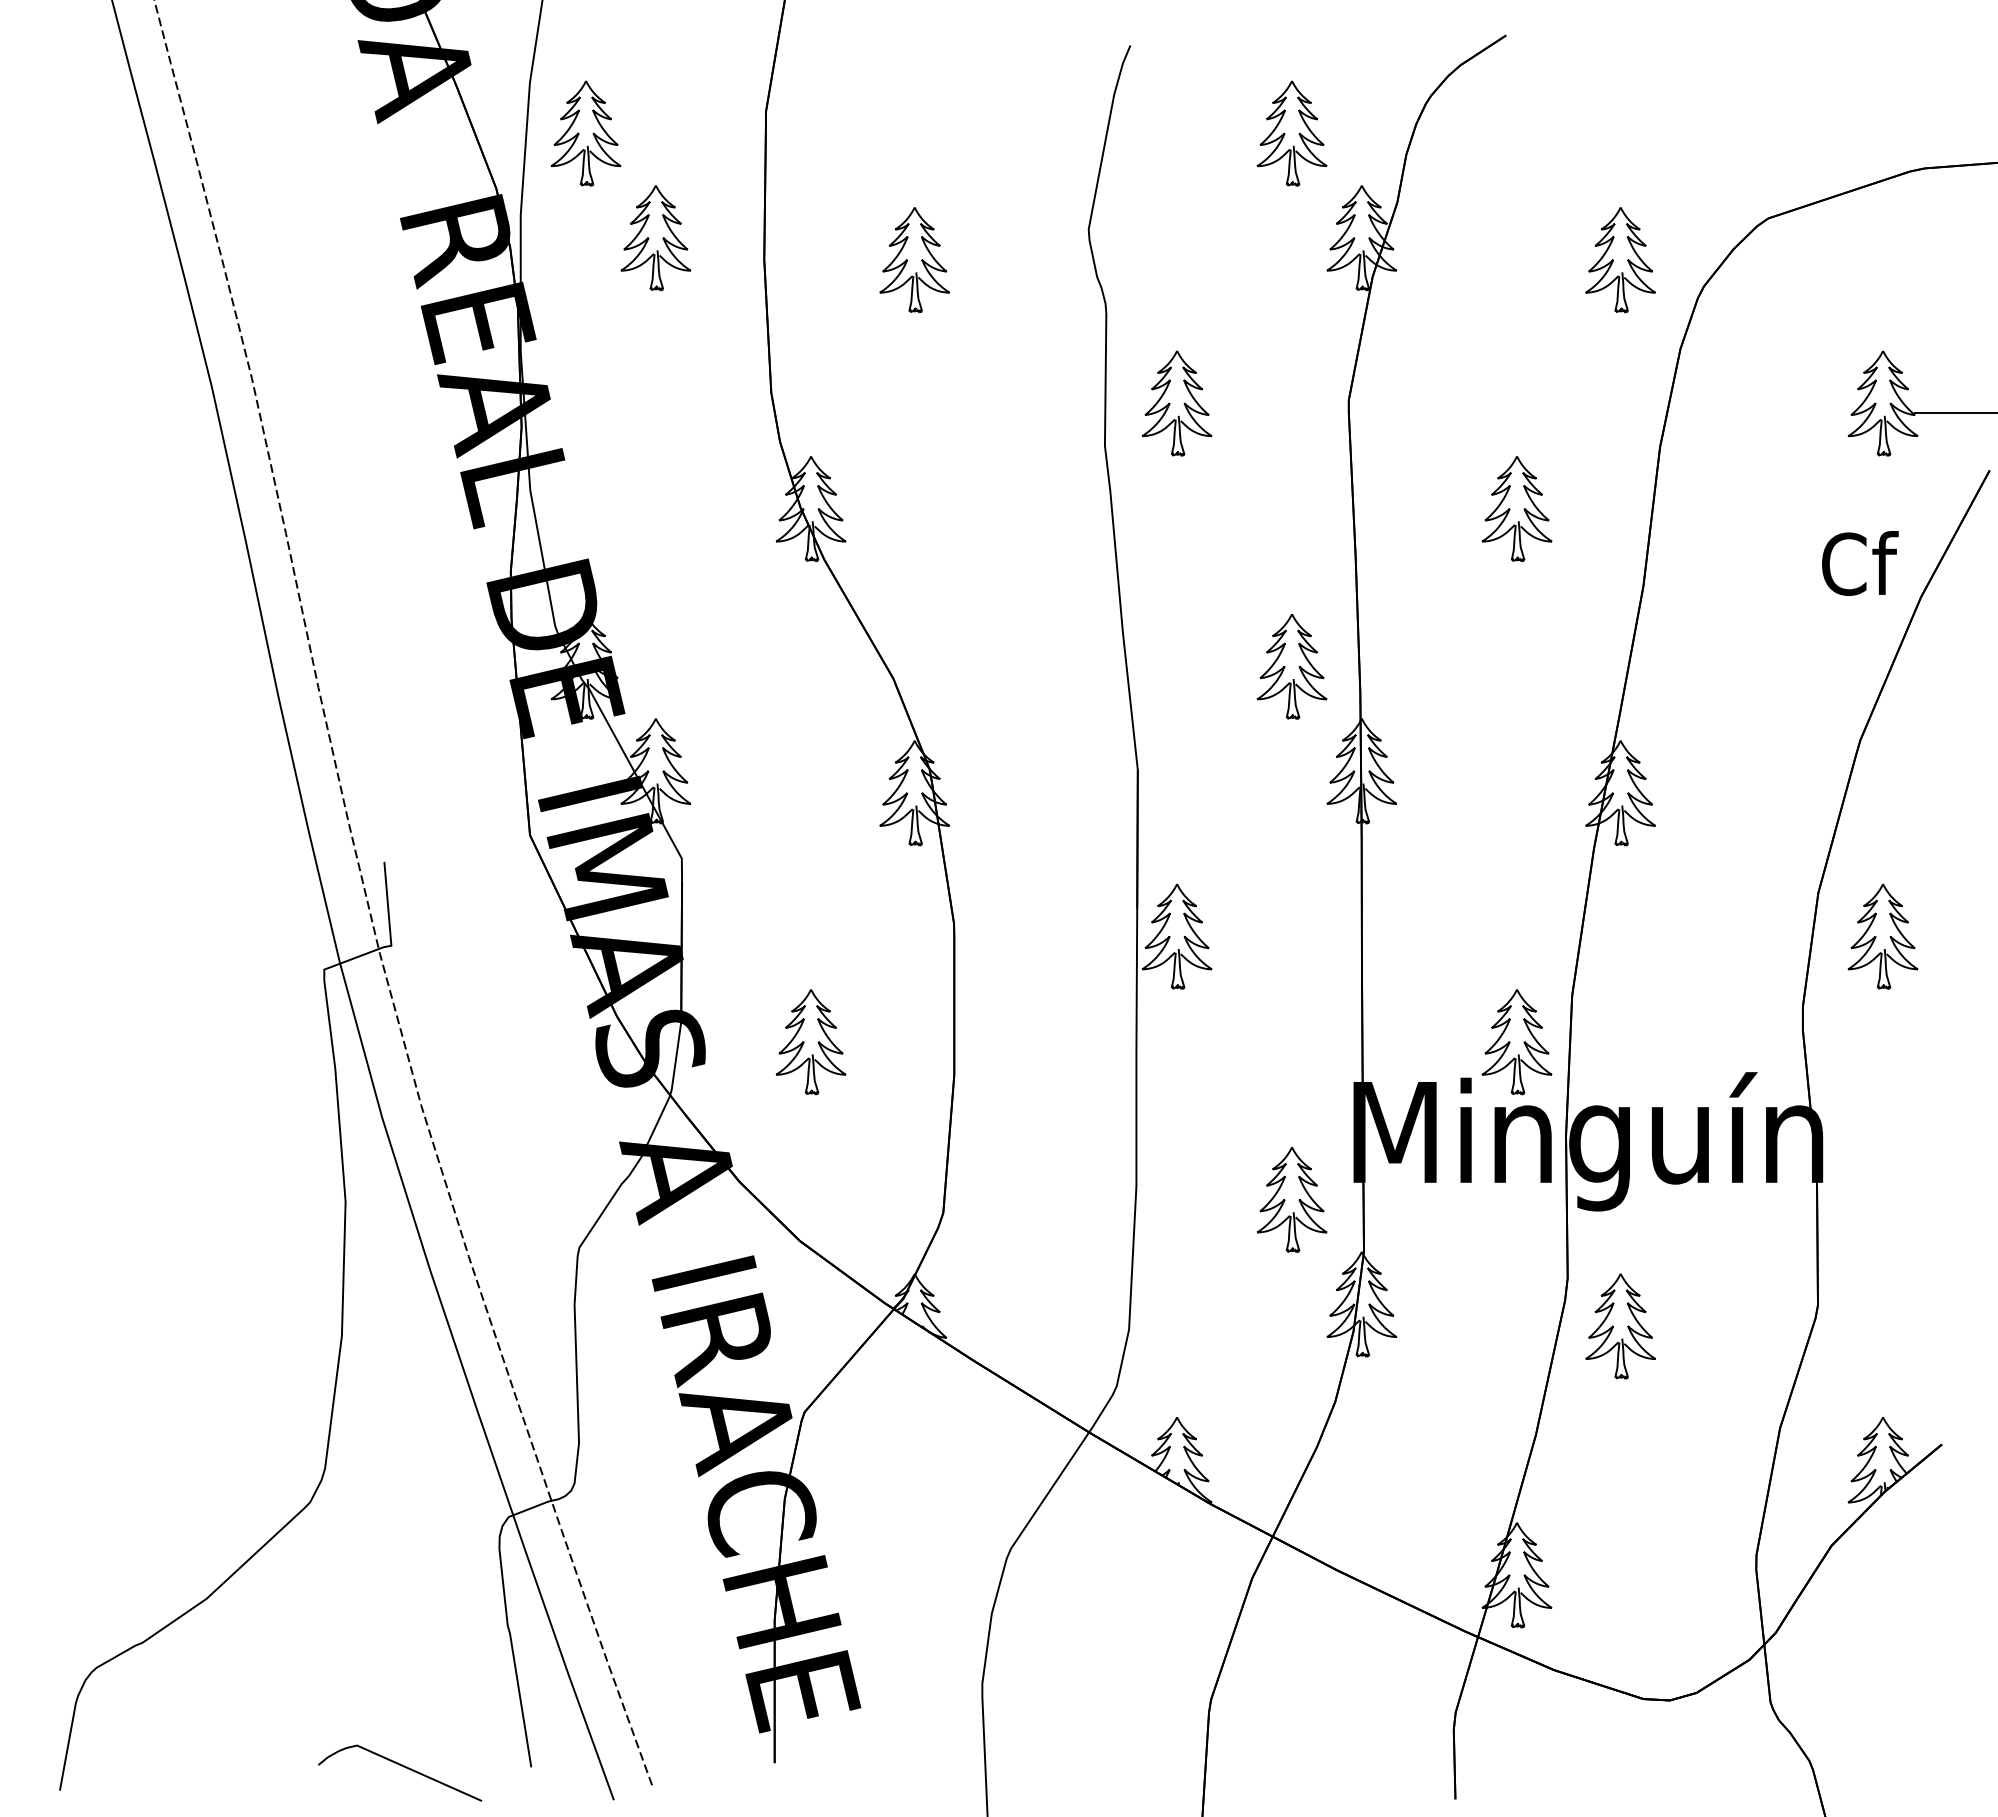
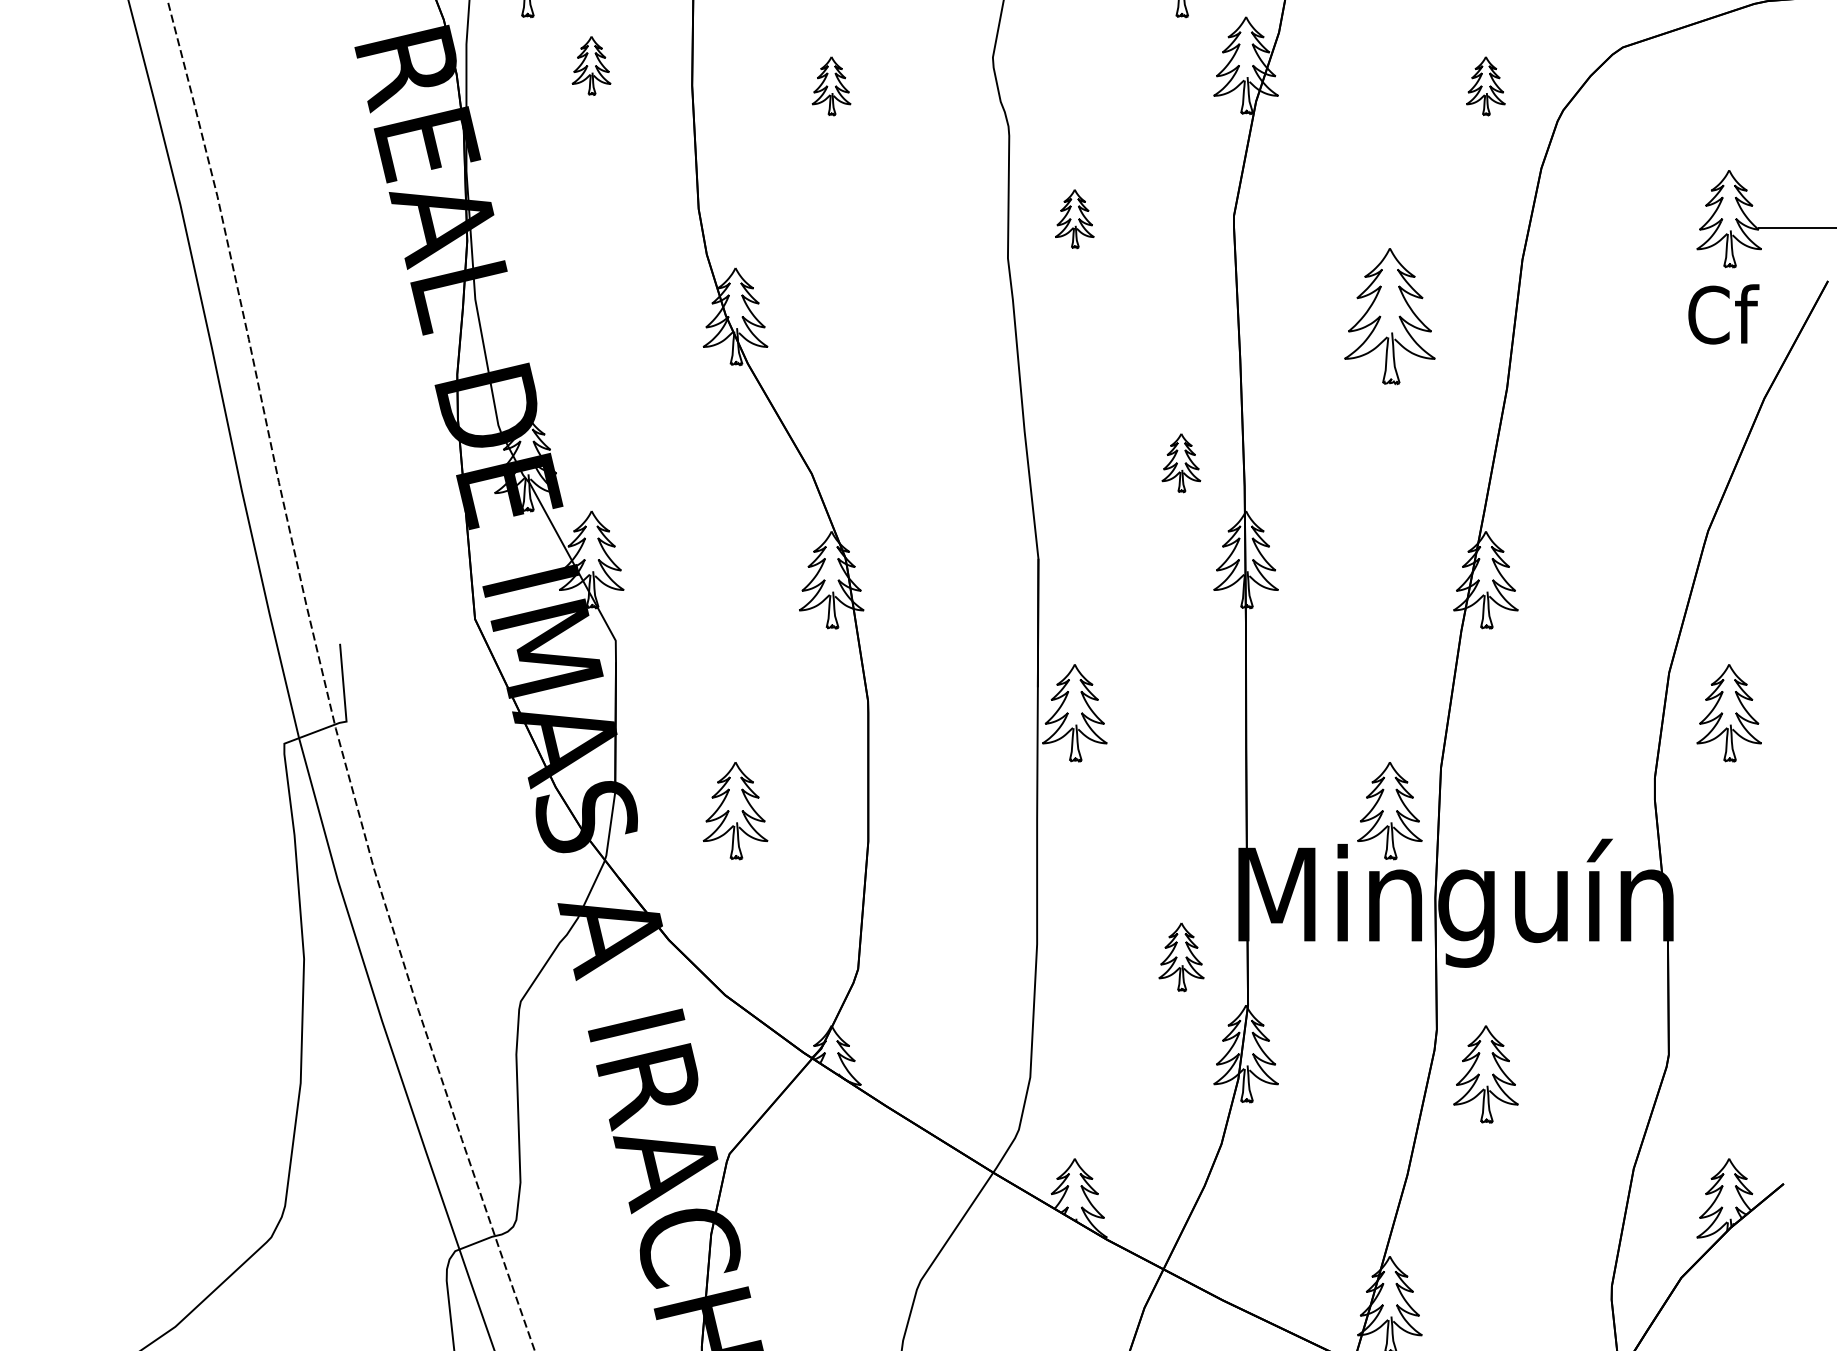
part: (655, 238) -> (591, 66), size x0.6
part: (914, 260) -> (831, 86), size x0.6
part: (1620, 260) -> (1485, 86), size x0.6
part: (1176, 403) -> (1074, 218), size x0.6
part: (1516, 509) -> (1389, 317), size x1.4
text: (1860, 563) -> (1724, 314), moved
part: (1291, 666) -> (1180, 462), size x0.6
part: (1292, 1199) -> (1181, 956), size x0.7

